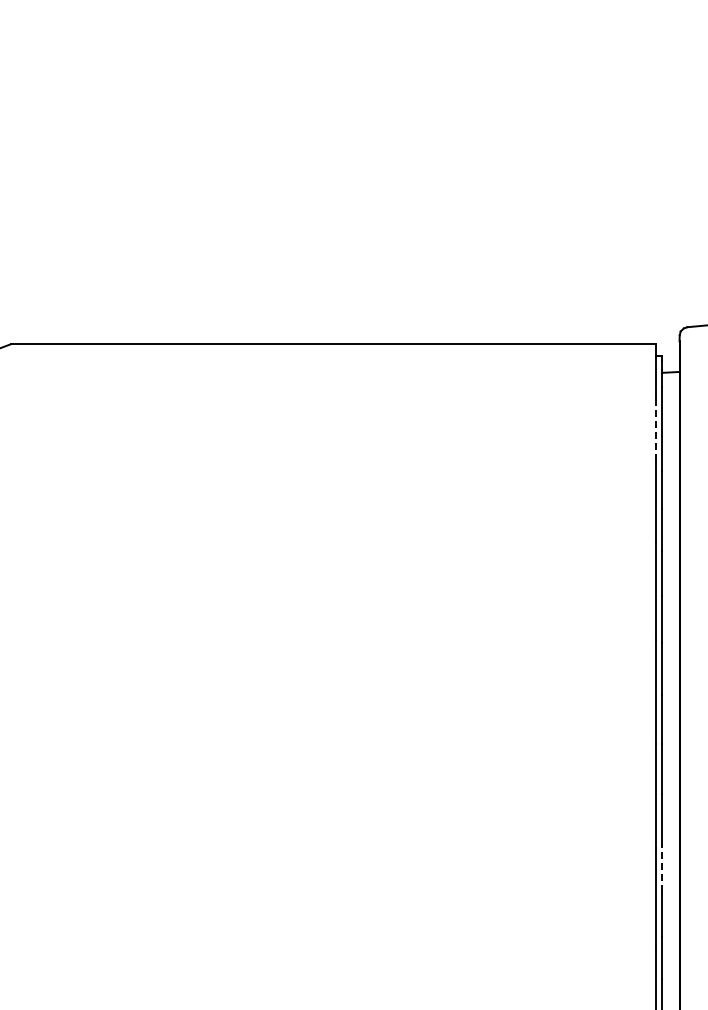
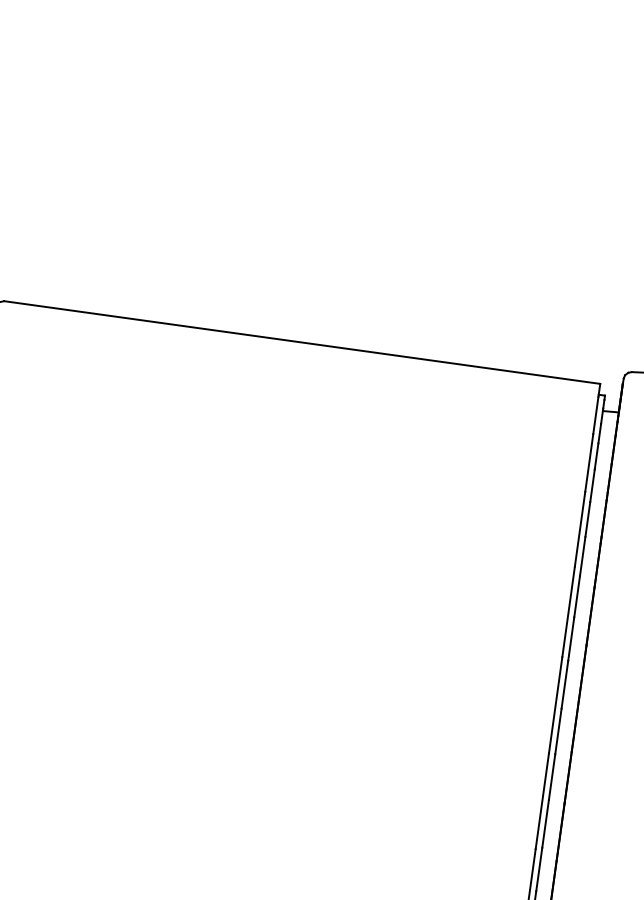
line: (655, 429) -> (589, 462), dashed -> solid
line: (662, 868) -> (539, 869), dashed -> solid

